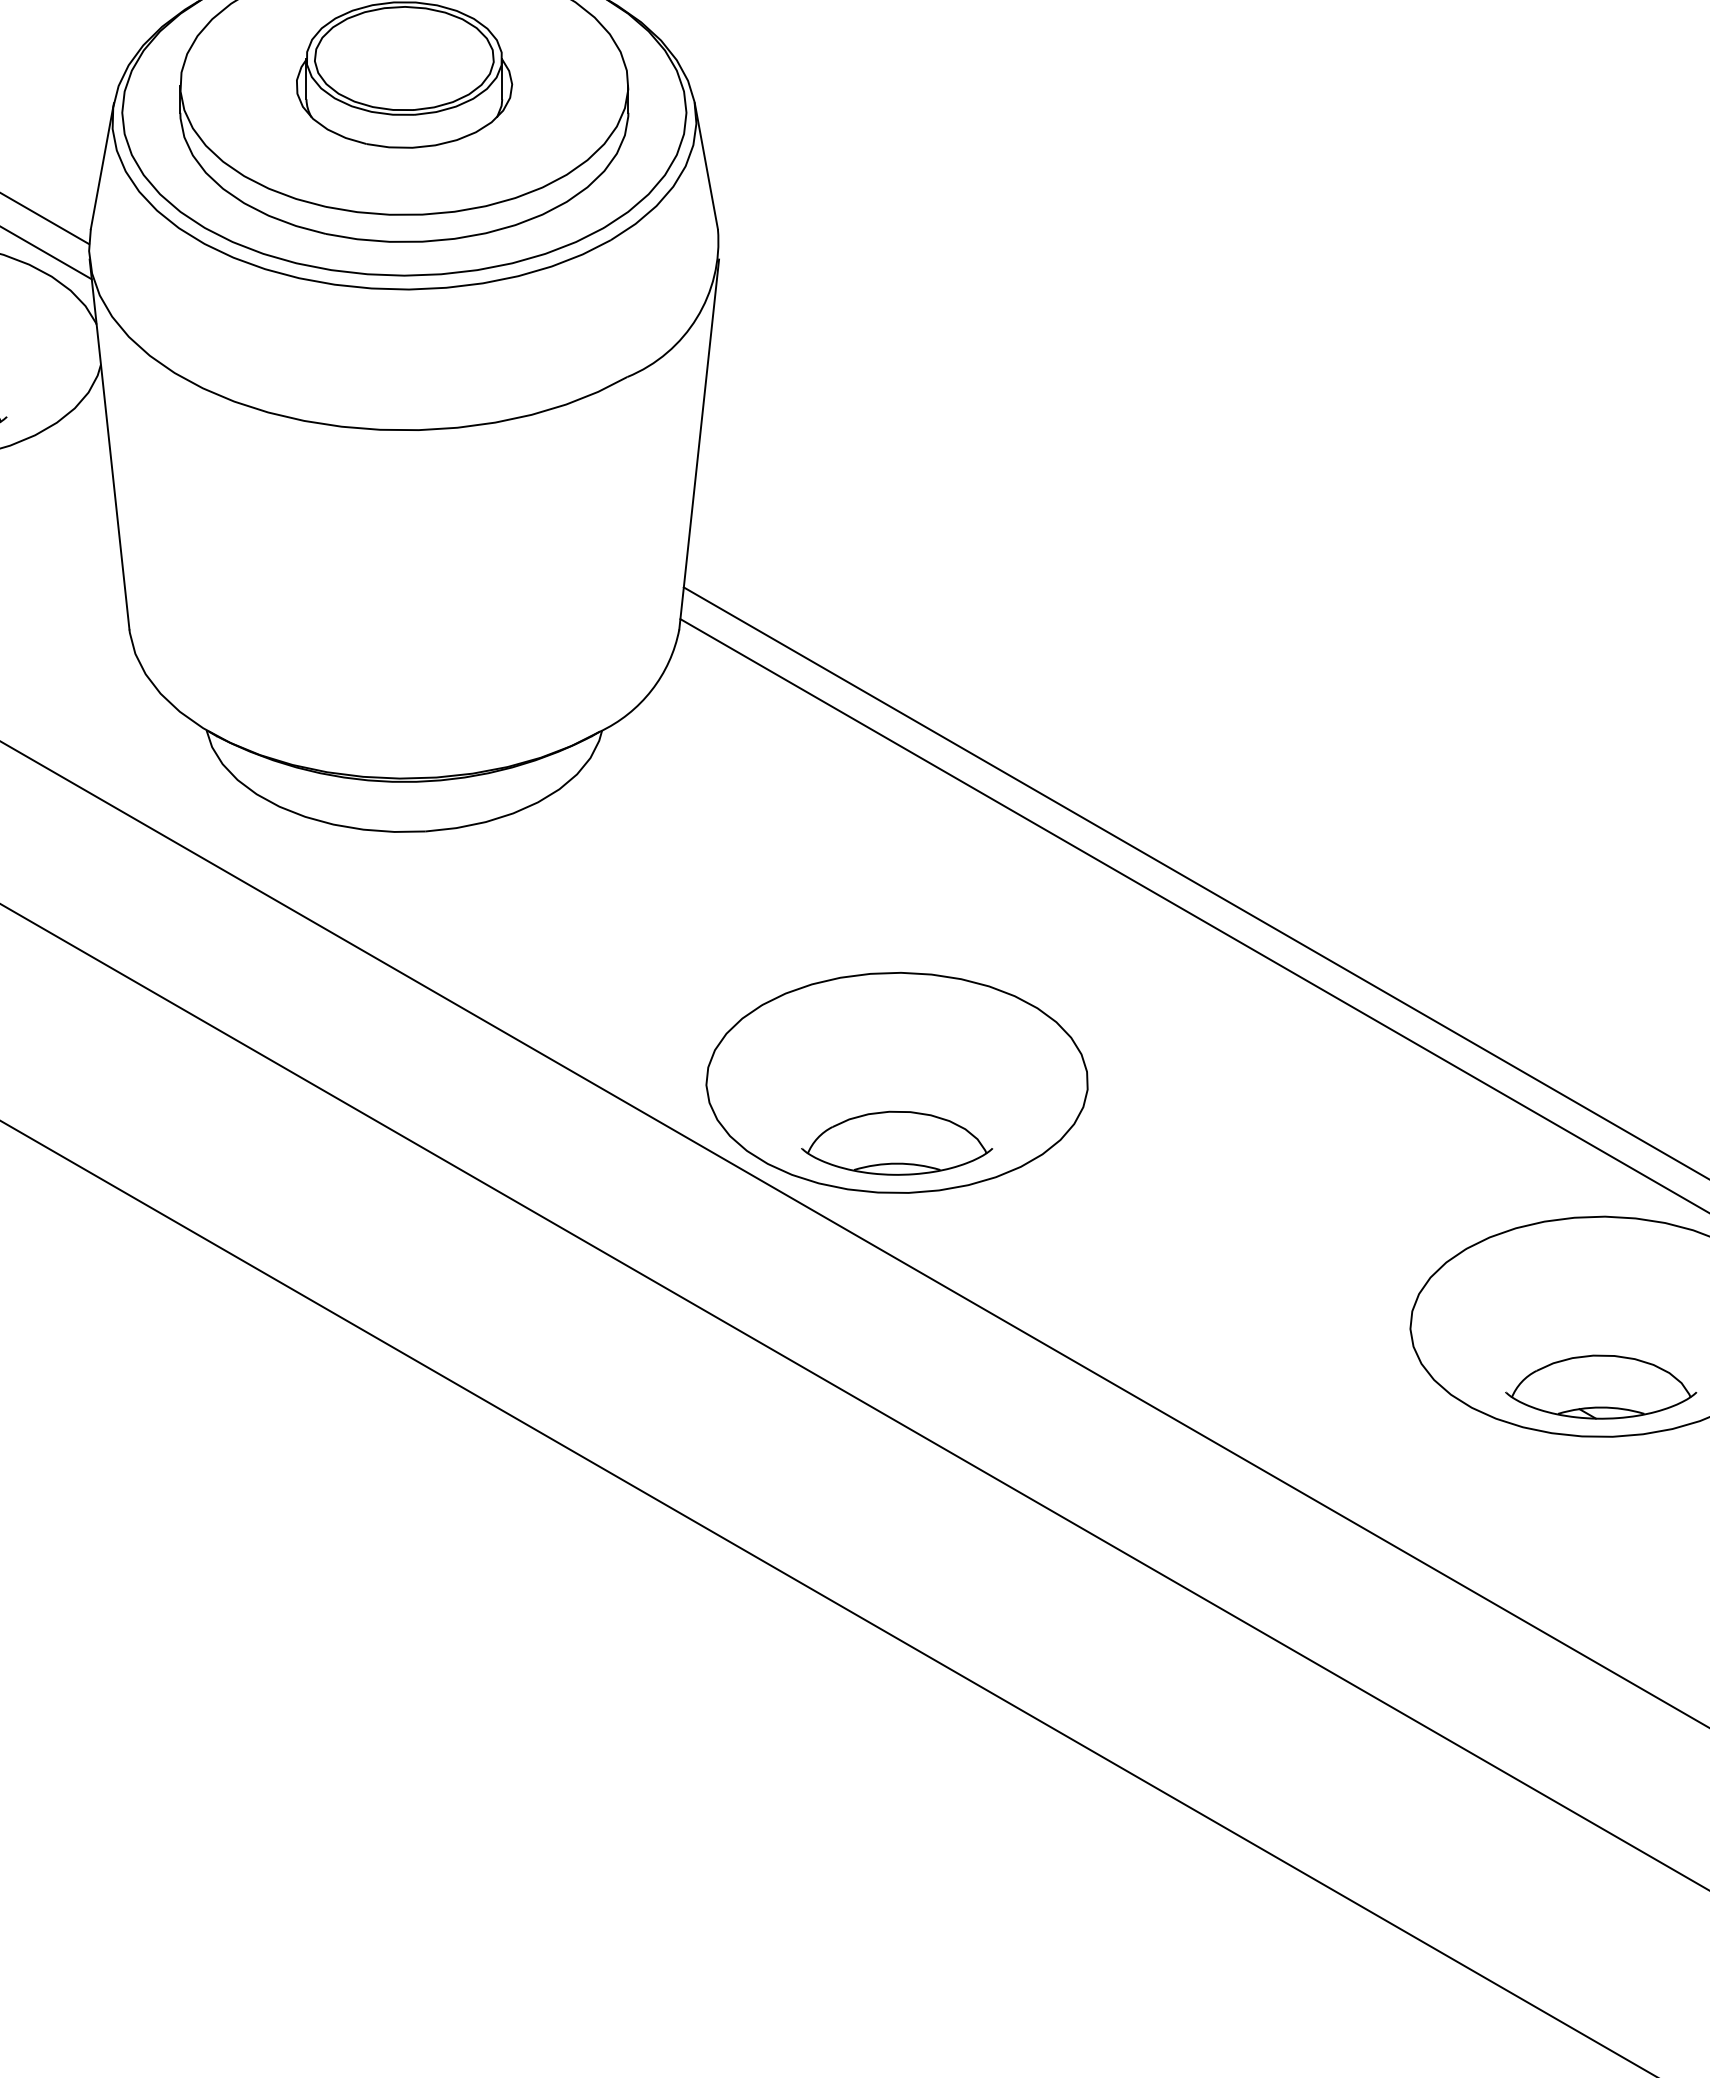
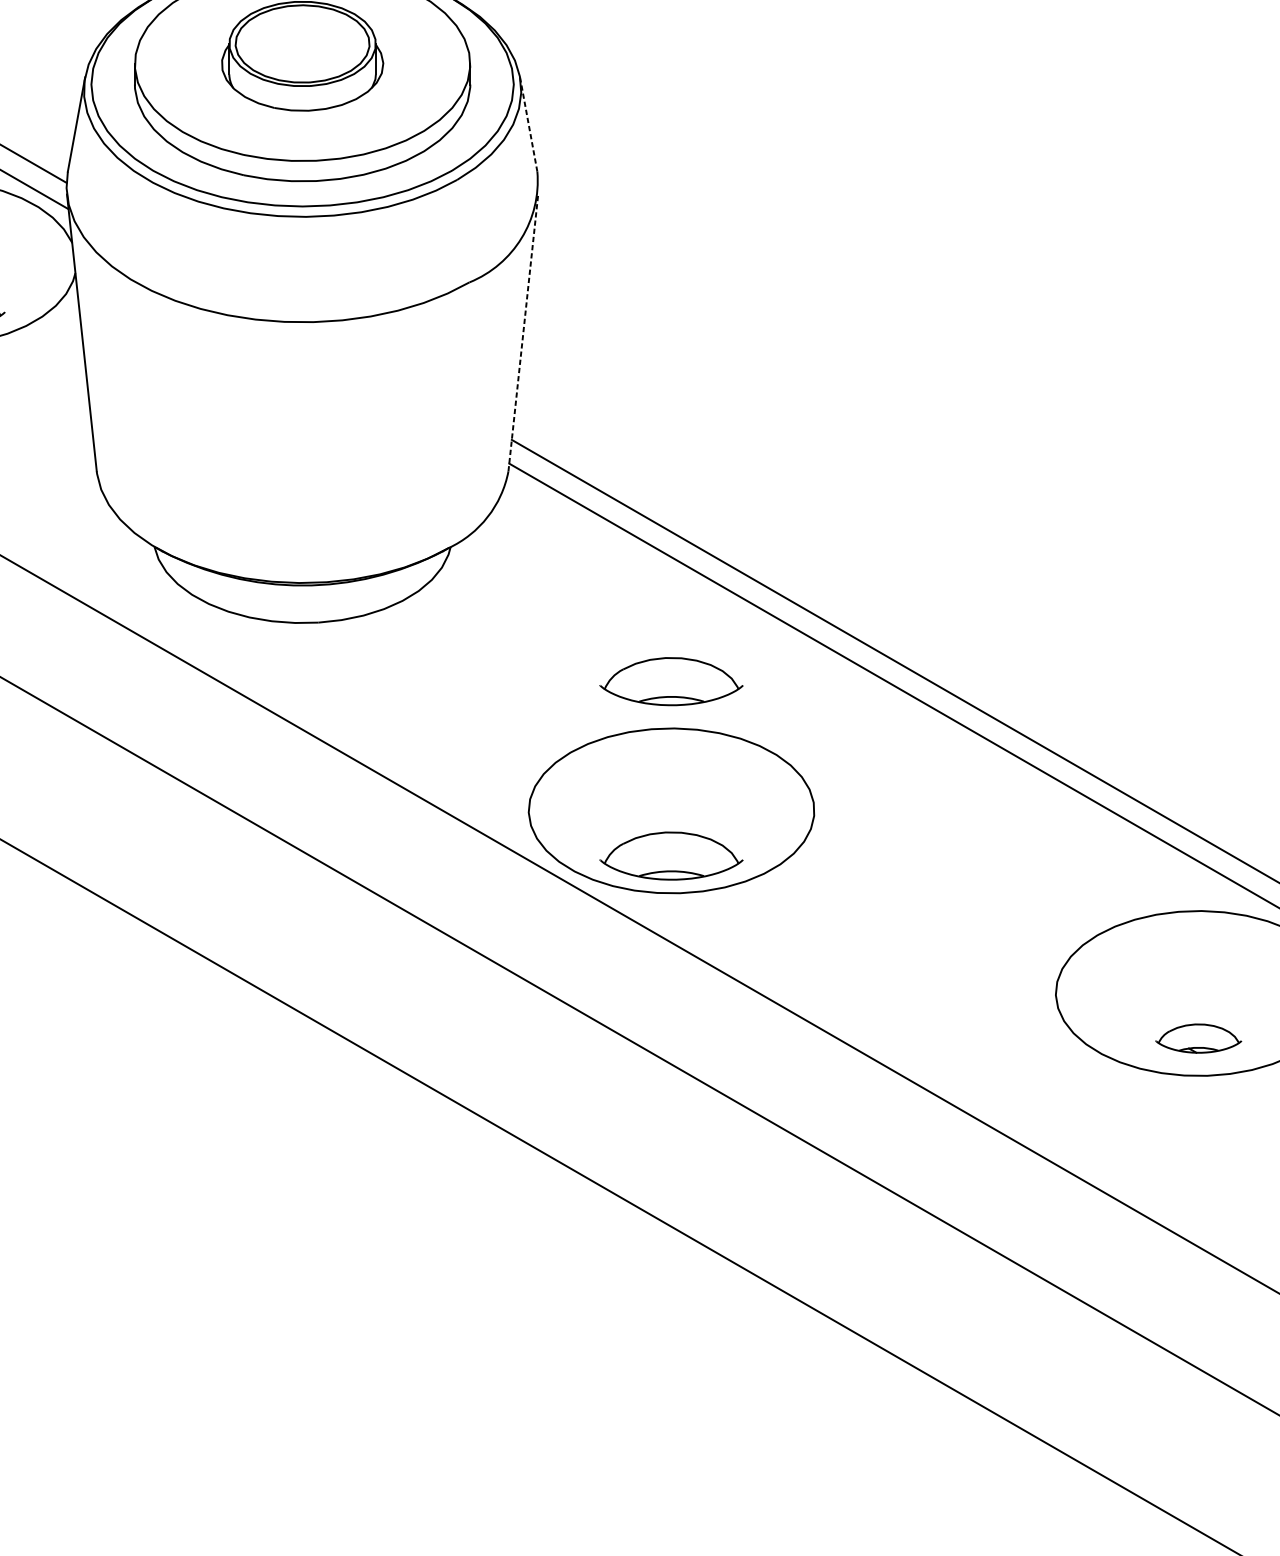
line: (706, 165) -> (528, 124), solid -> dashed
line: (699, 444) -> (523, 332), solid -> dashed
part: (897, 909) -> (671, 681), added
part: (1601, 1386) -> (1198, 1038), size x0.6

